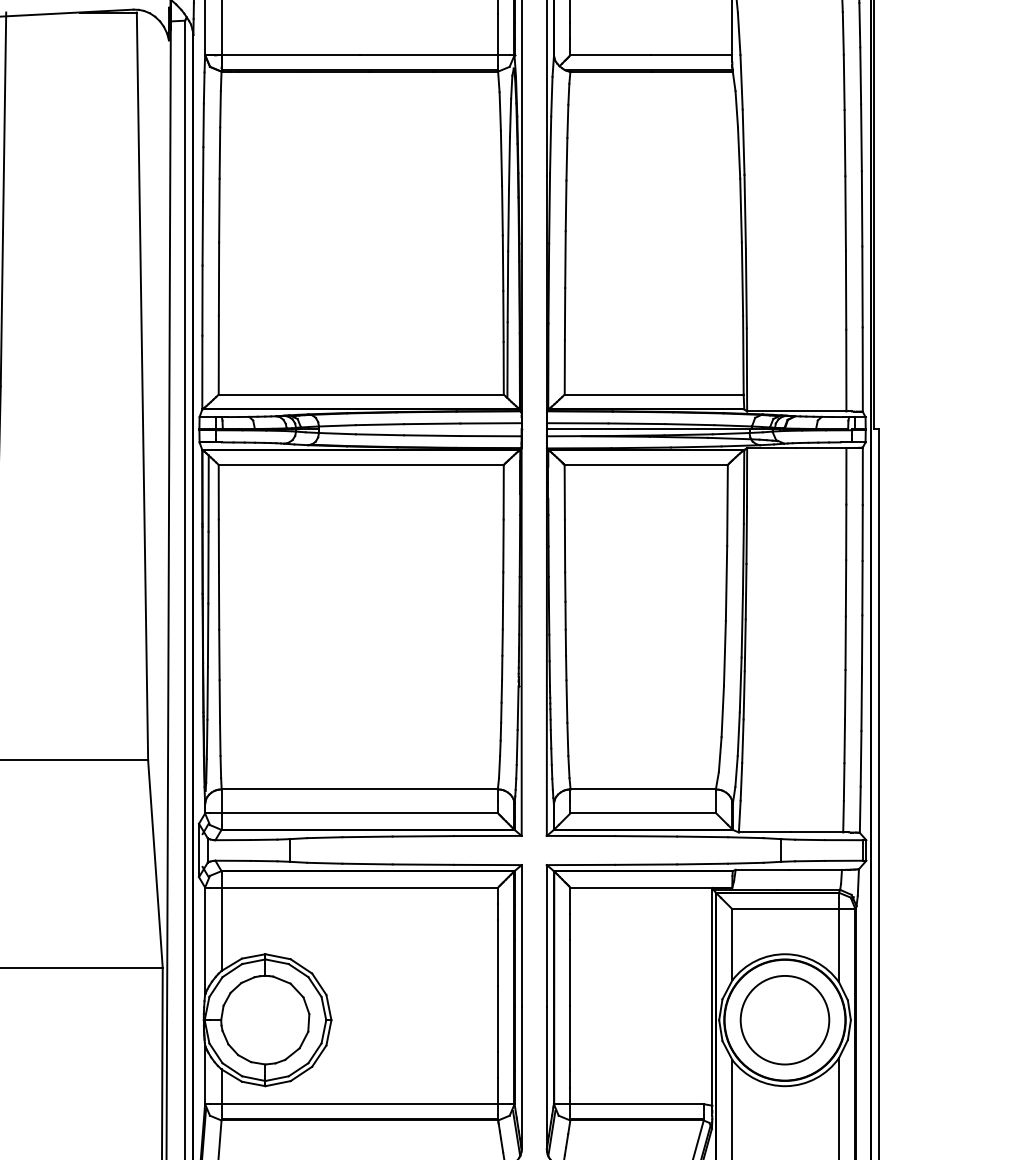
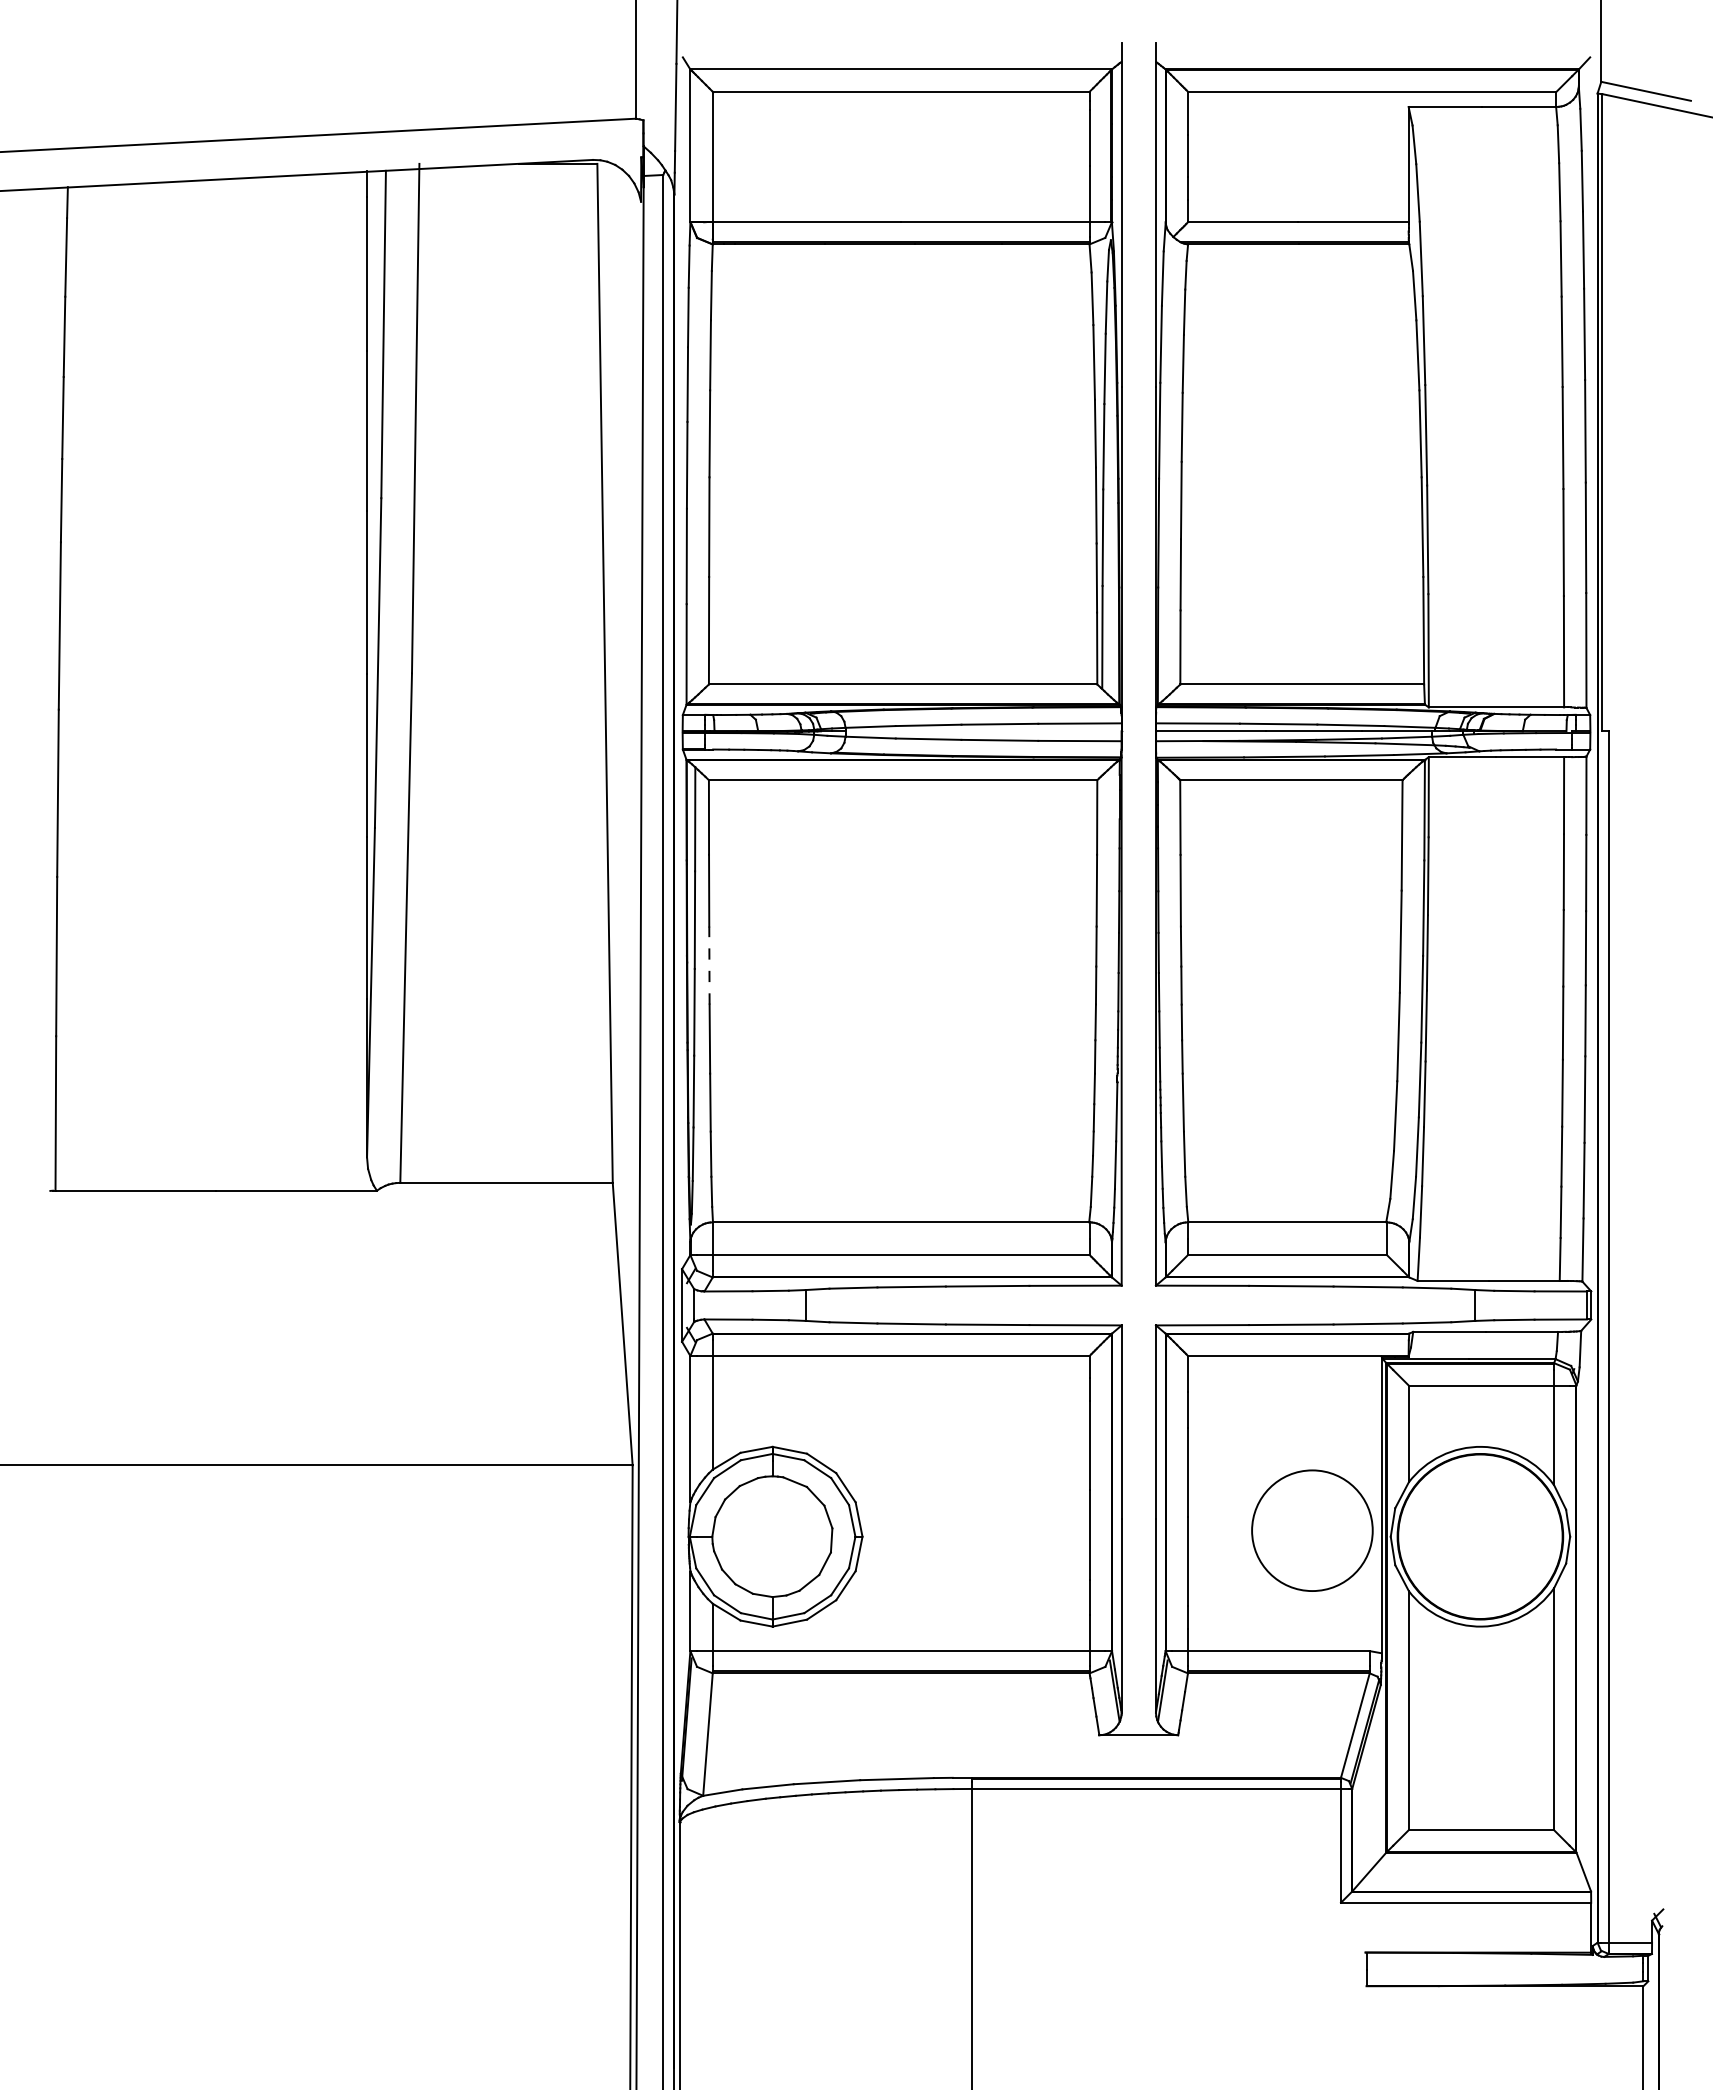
line: (219, 600) -> (709, 965), solid -> dashed
circle: (785, 1020) -> (1312, 1530), moved

